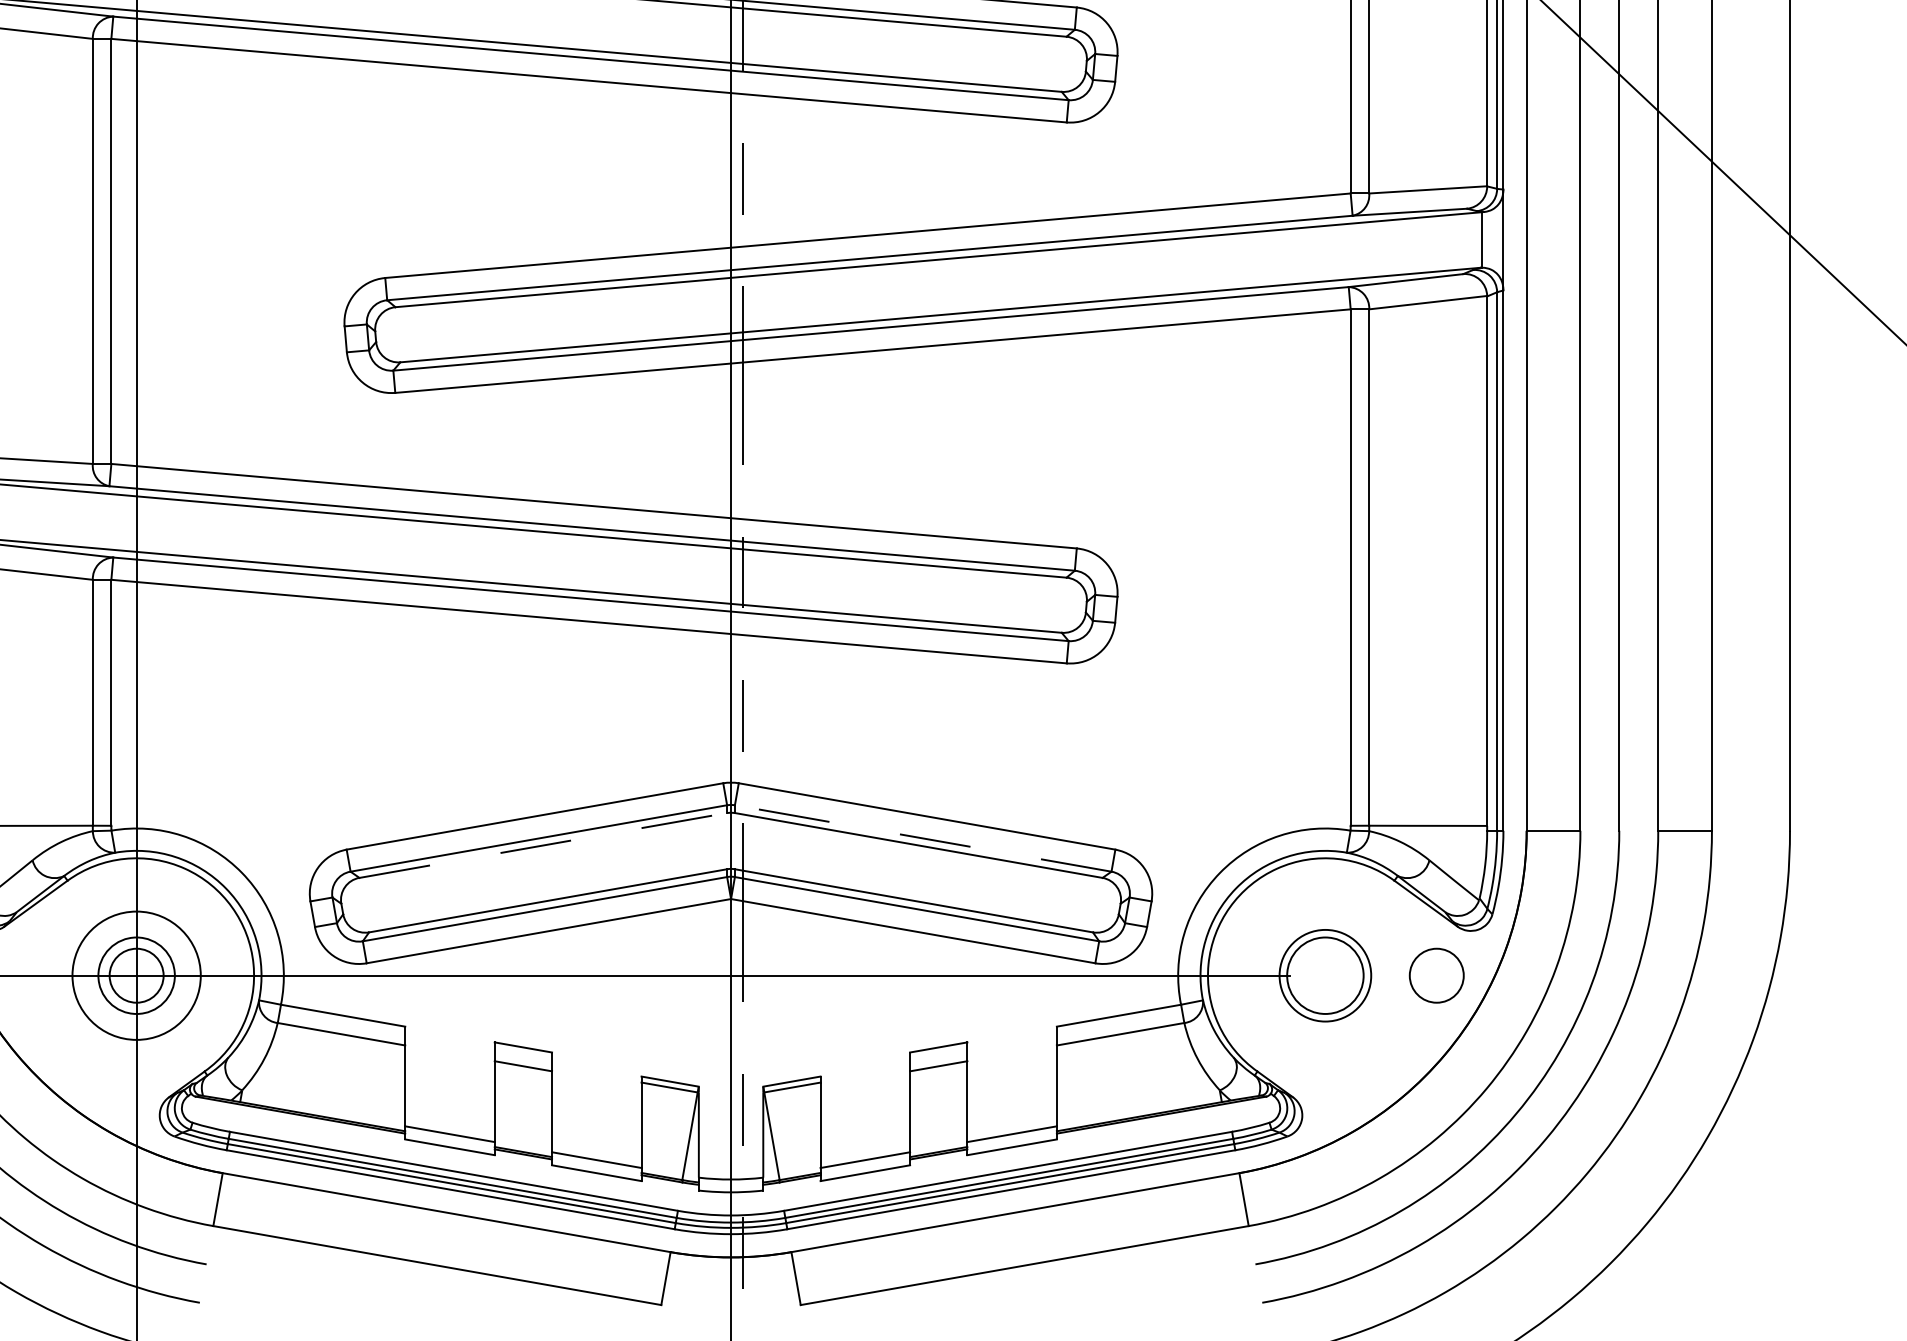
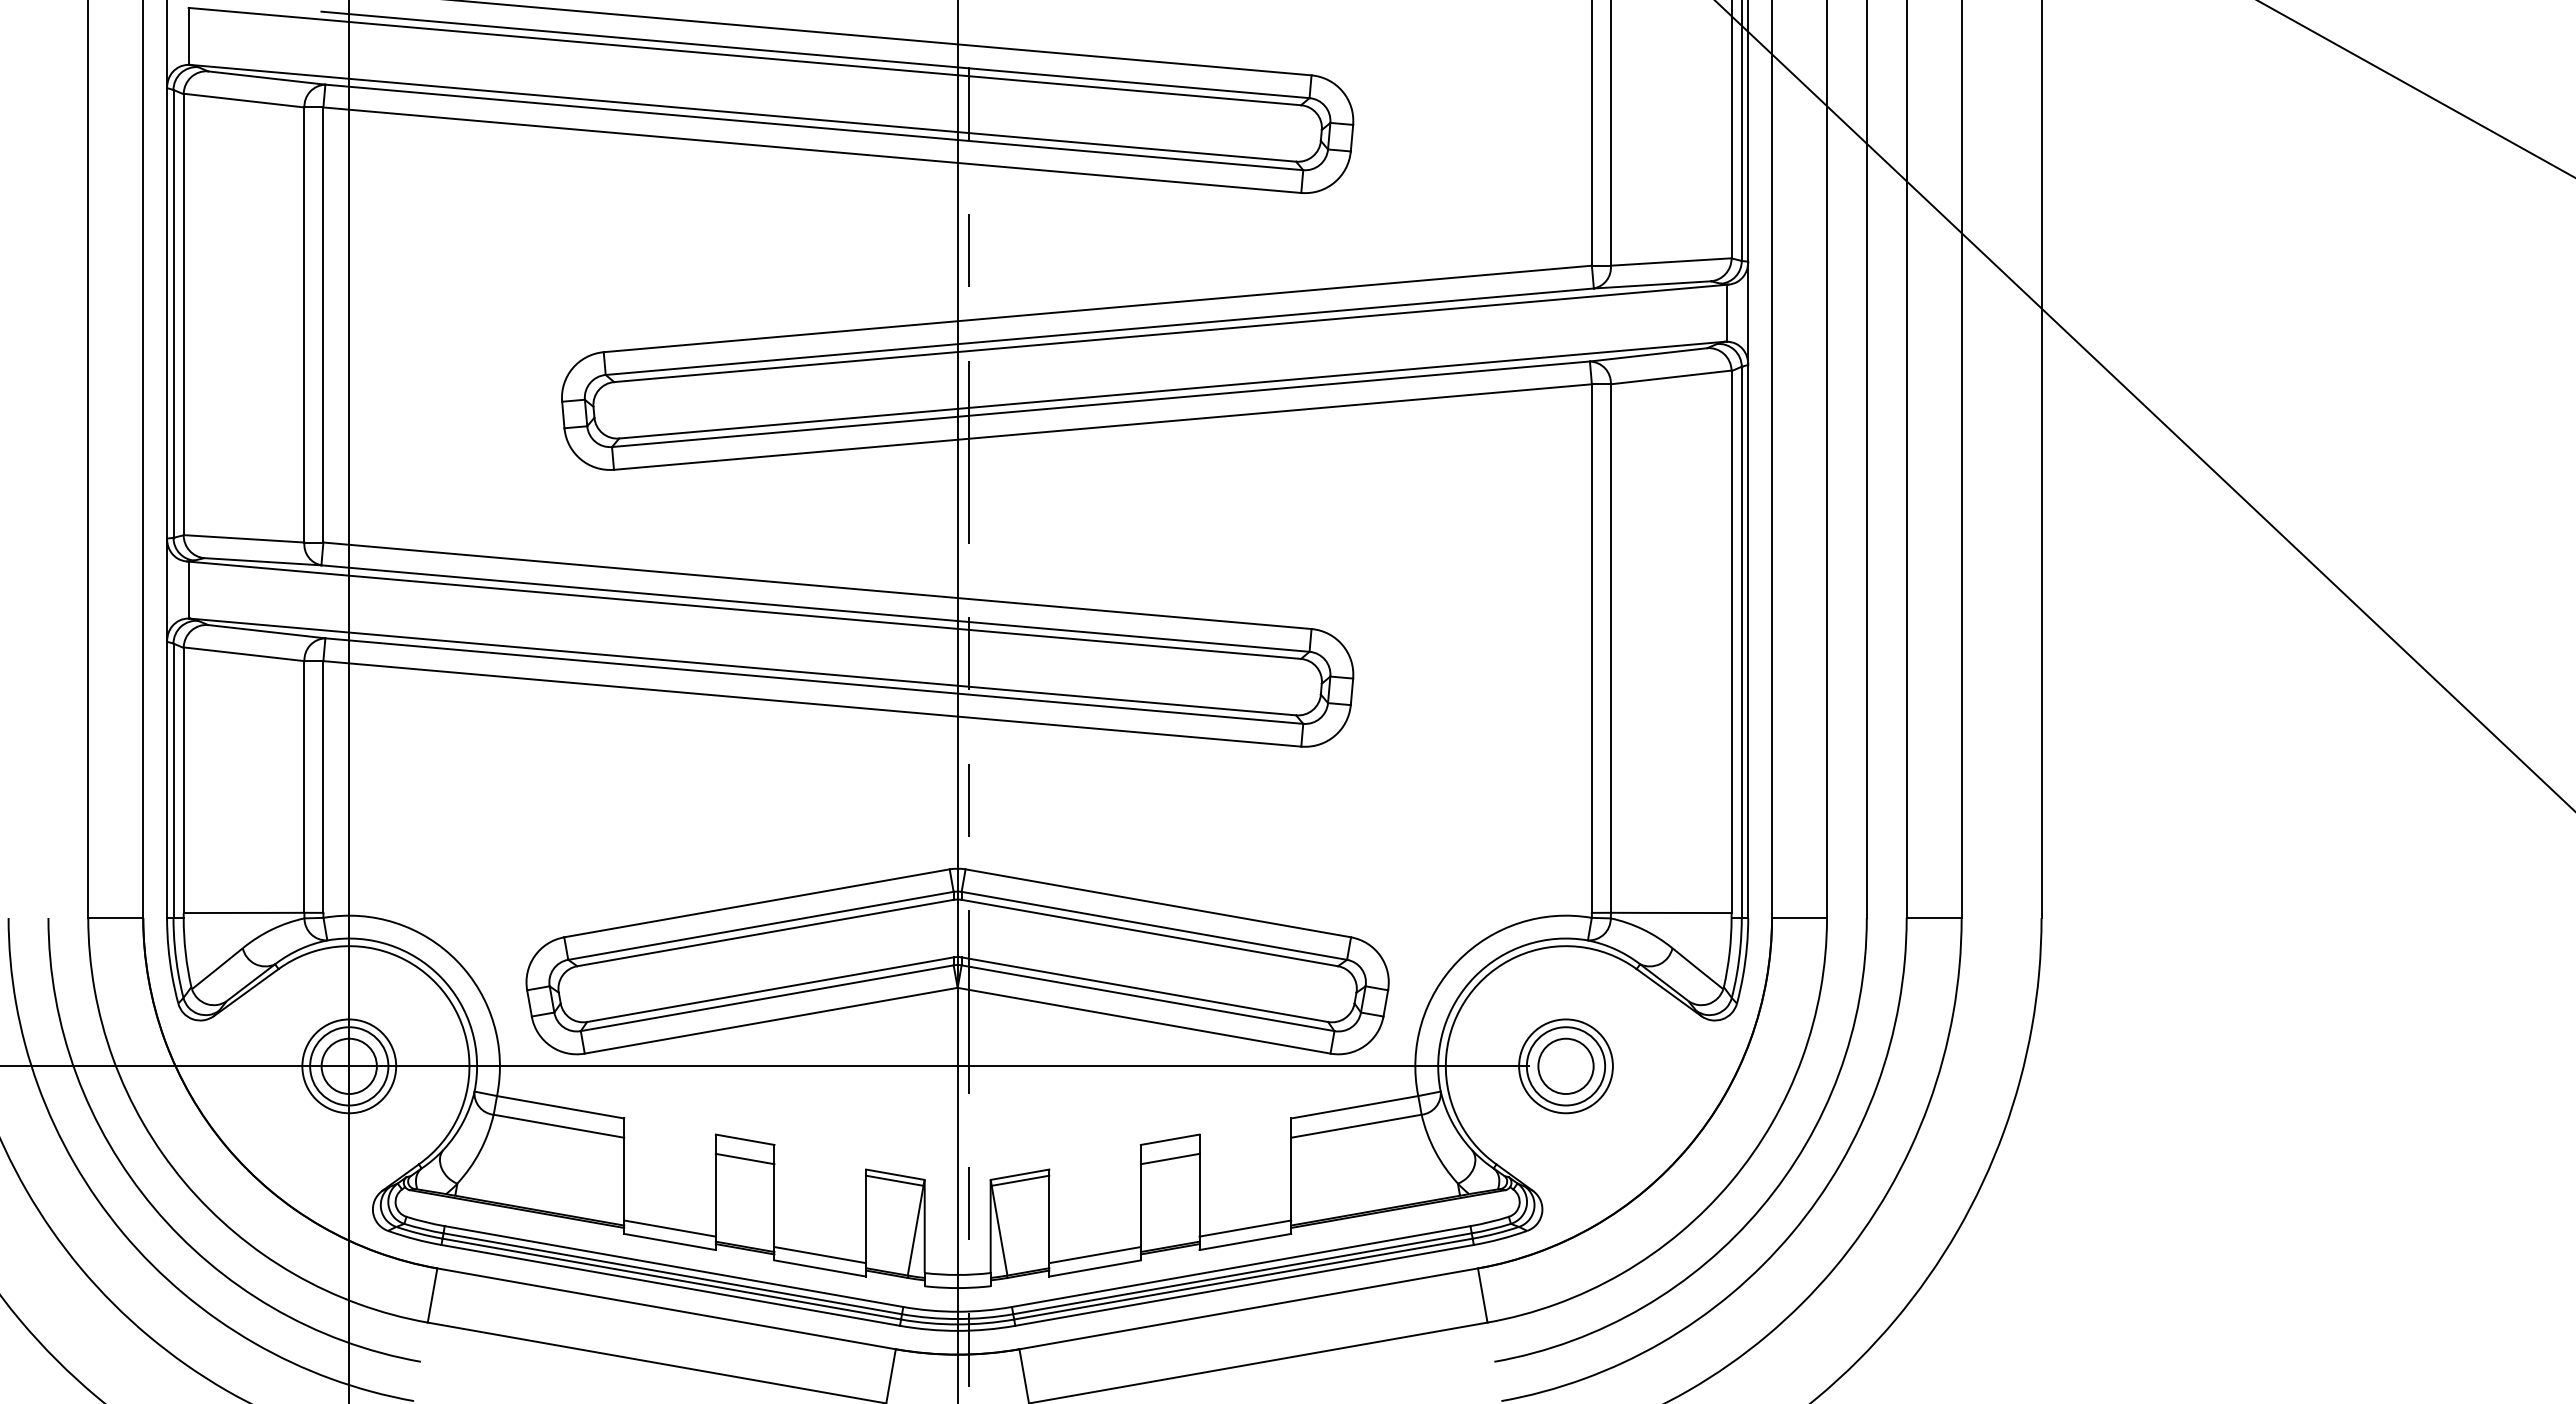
line: (923, 838) -> (1154, 925), dashed -> solid
line: (544, 844) -> (766, 932), dashed -> solid
circle: (1436, 974) -> (1565, 1065), moved
circle: (136, 975) -> (349, 1066), size x0.71

